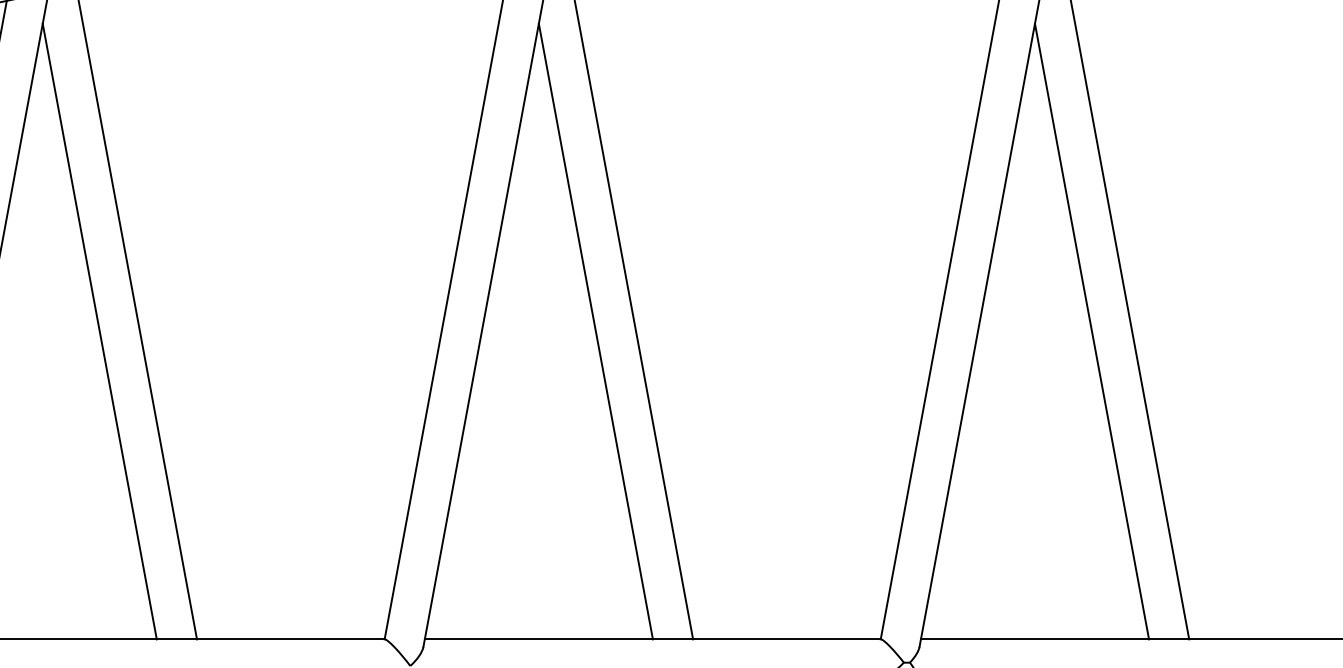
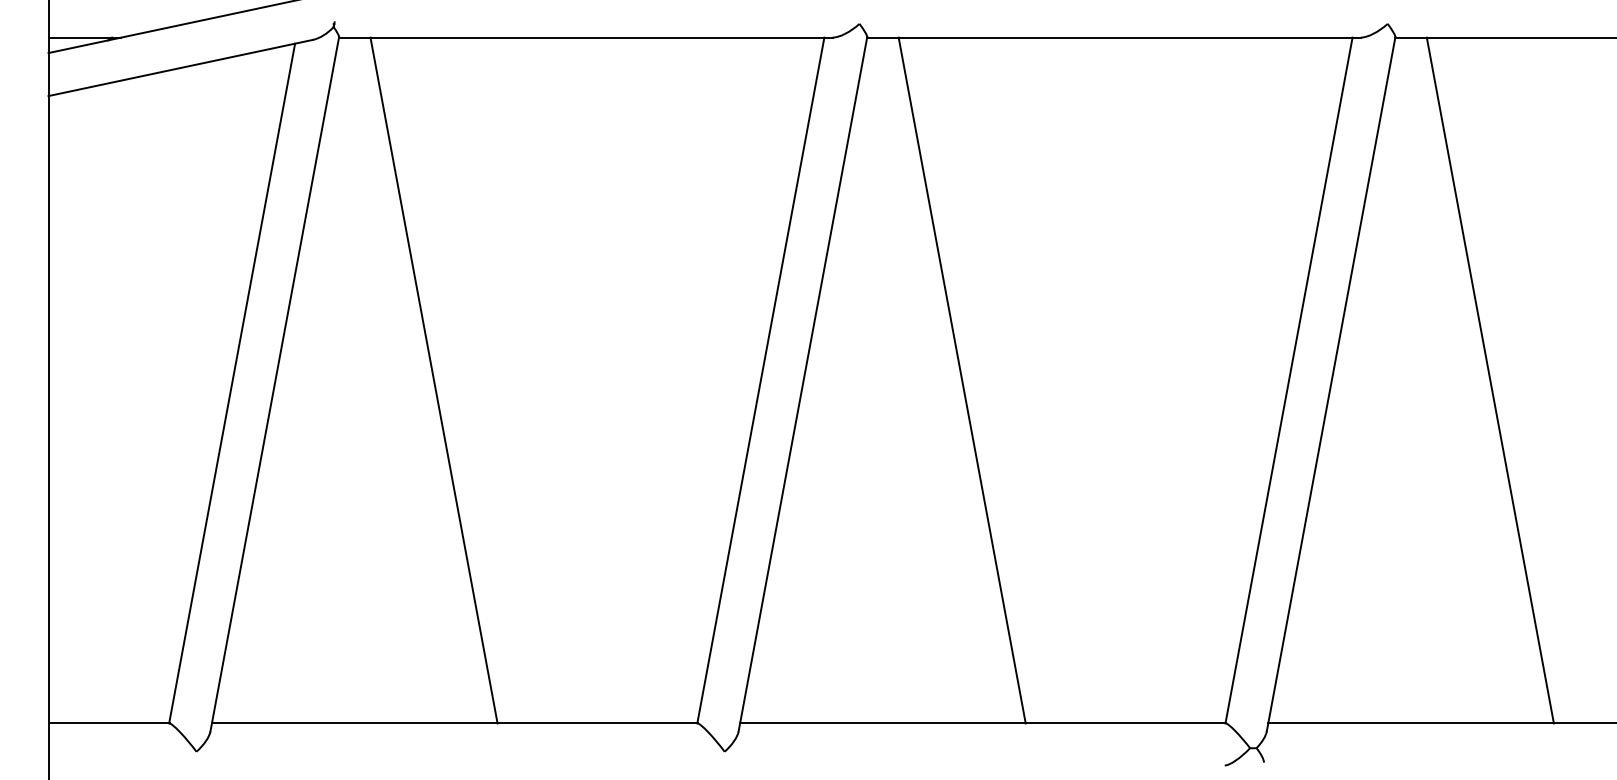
line: (99, 331) -> (393, 395), removed
line: (595, 331) -> (921, 395), removed
line: (1092, 331) -> (1450, 395), removed

